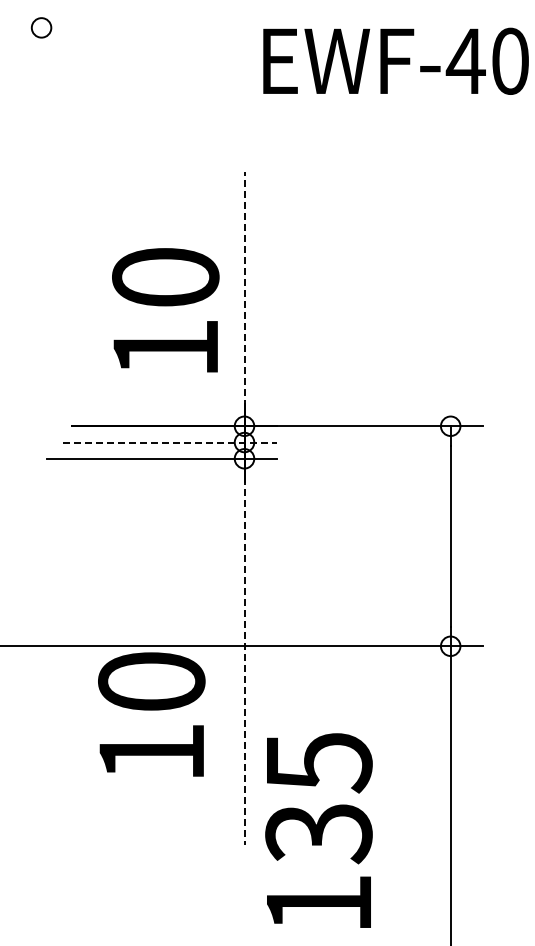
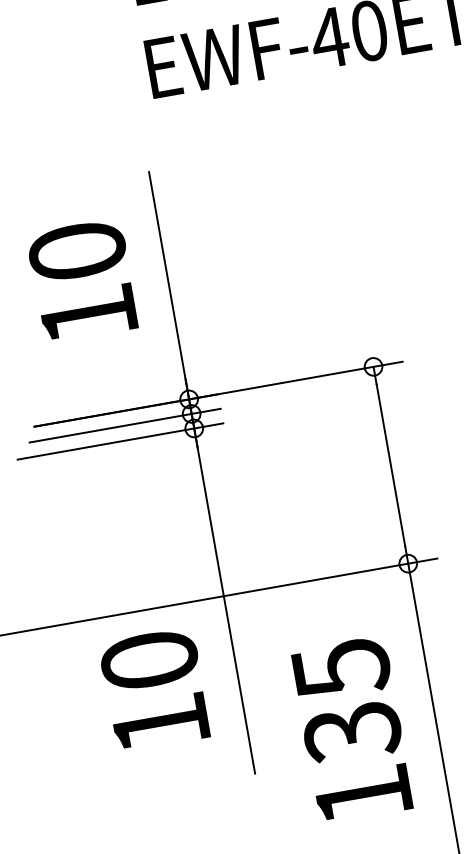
line: (244, 288) -> (167, 276), dashed -> solid
text: (165, 310) -> (82, 280), moved
line: (170, 442) -> (125, 425), dashed -> solid
line: (244, 661) -> (226, 609), dashed -> solid
text: (151, 714) -> (154, 689), moved
text: (318, 830) -> (351, 729), moved

